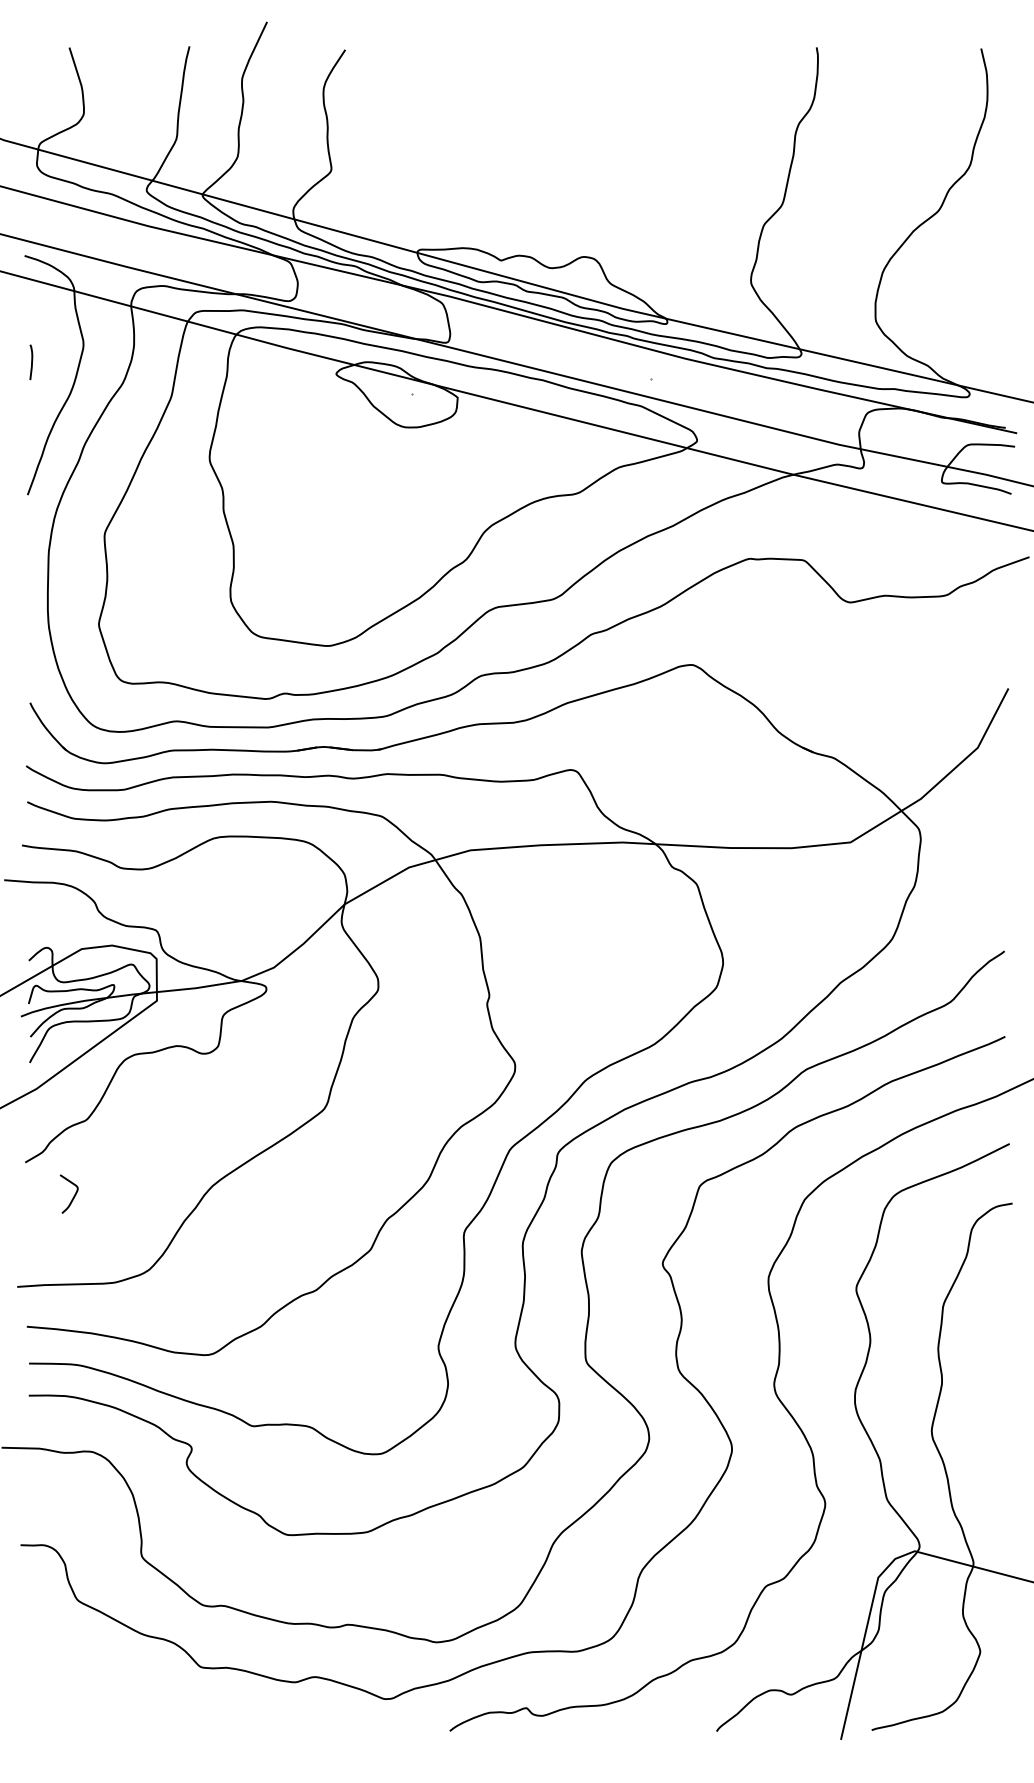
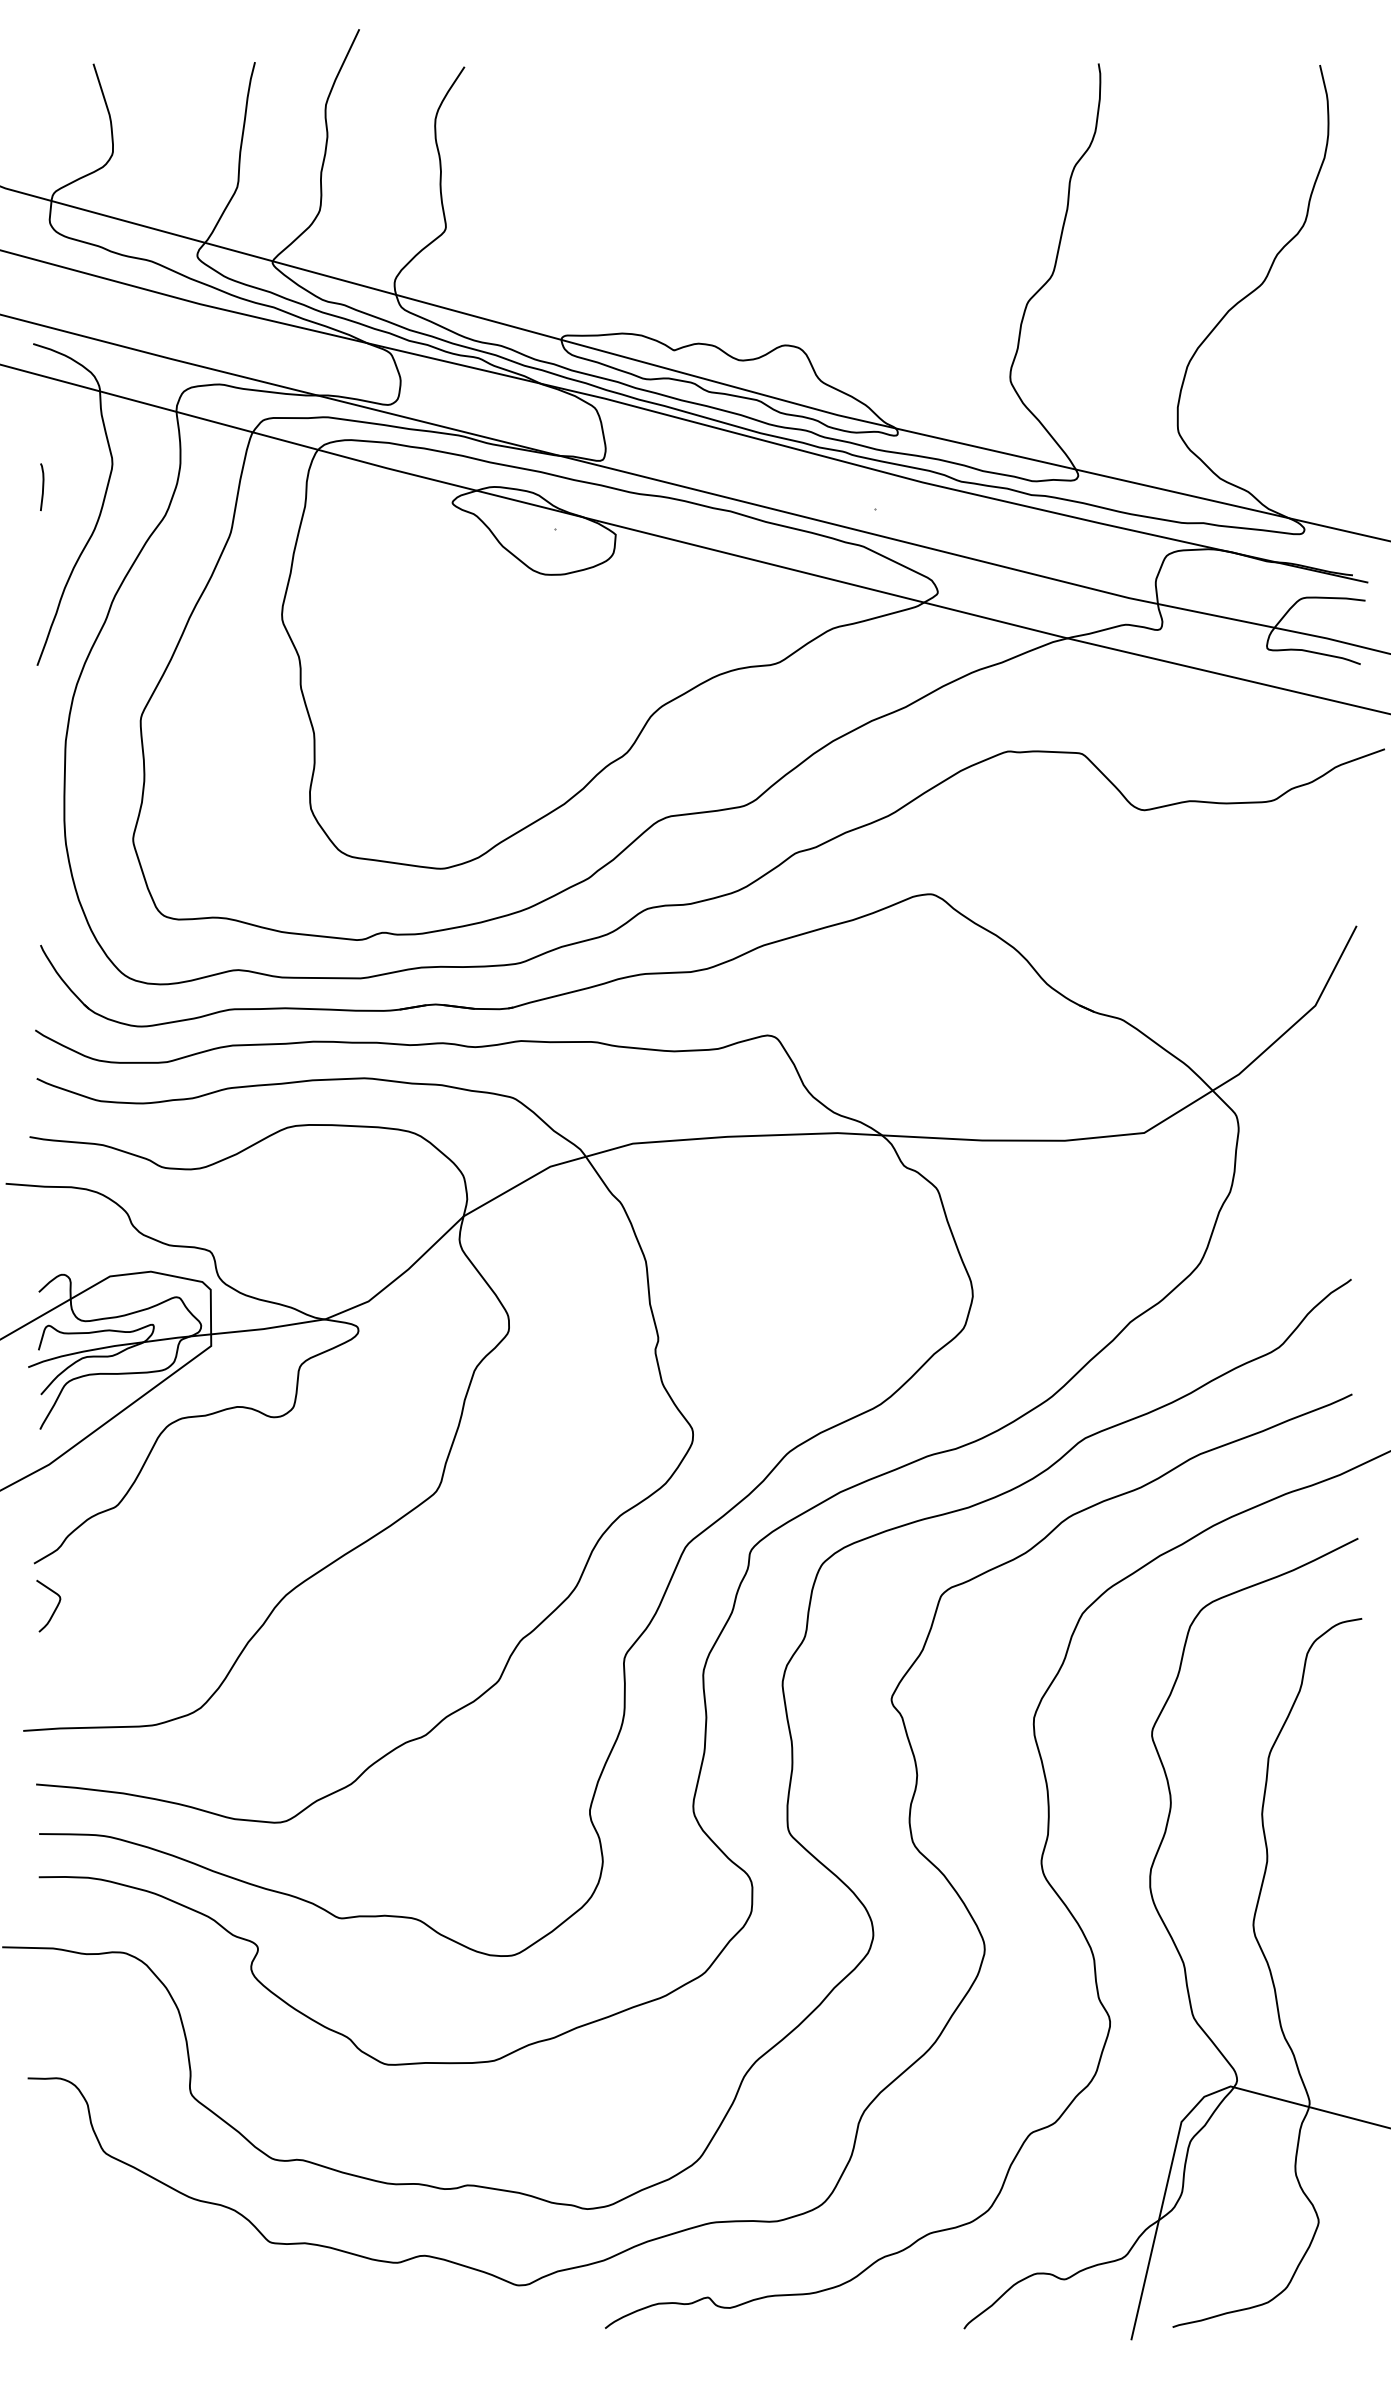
curve: (72, 1197) -> (53, 1610), moved

